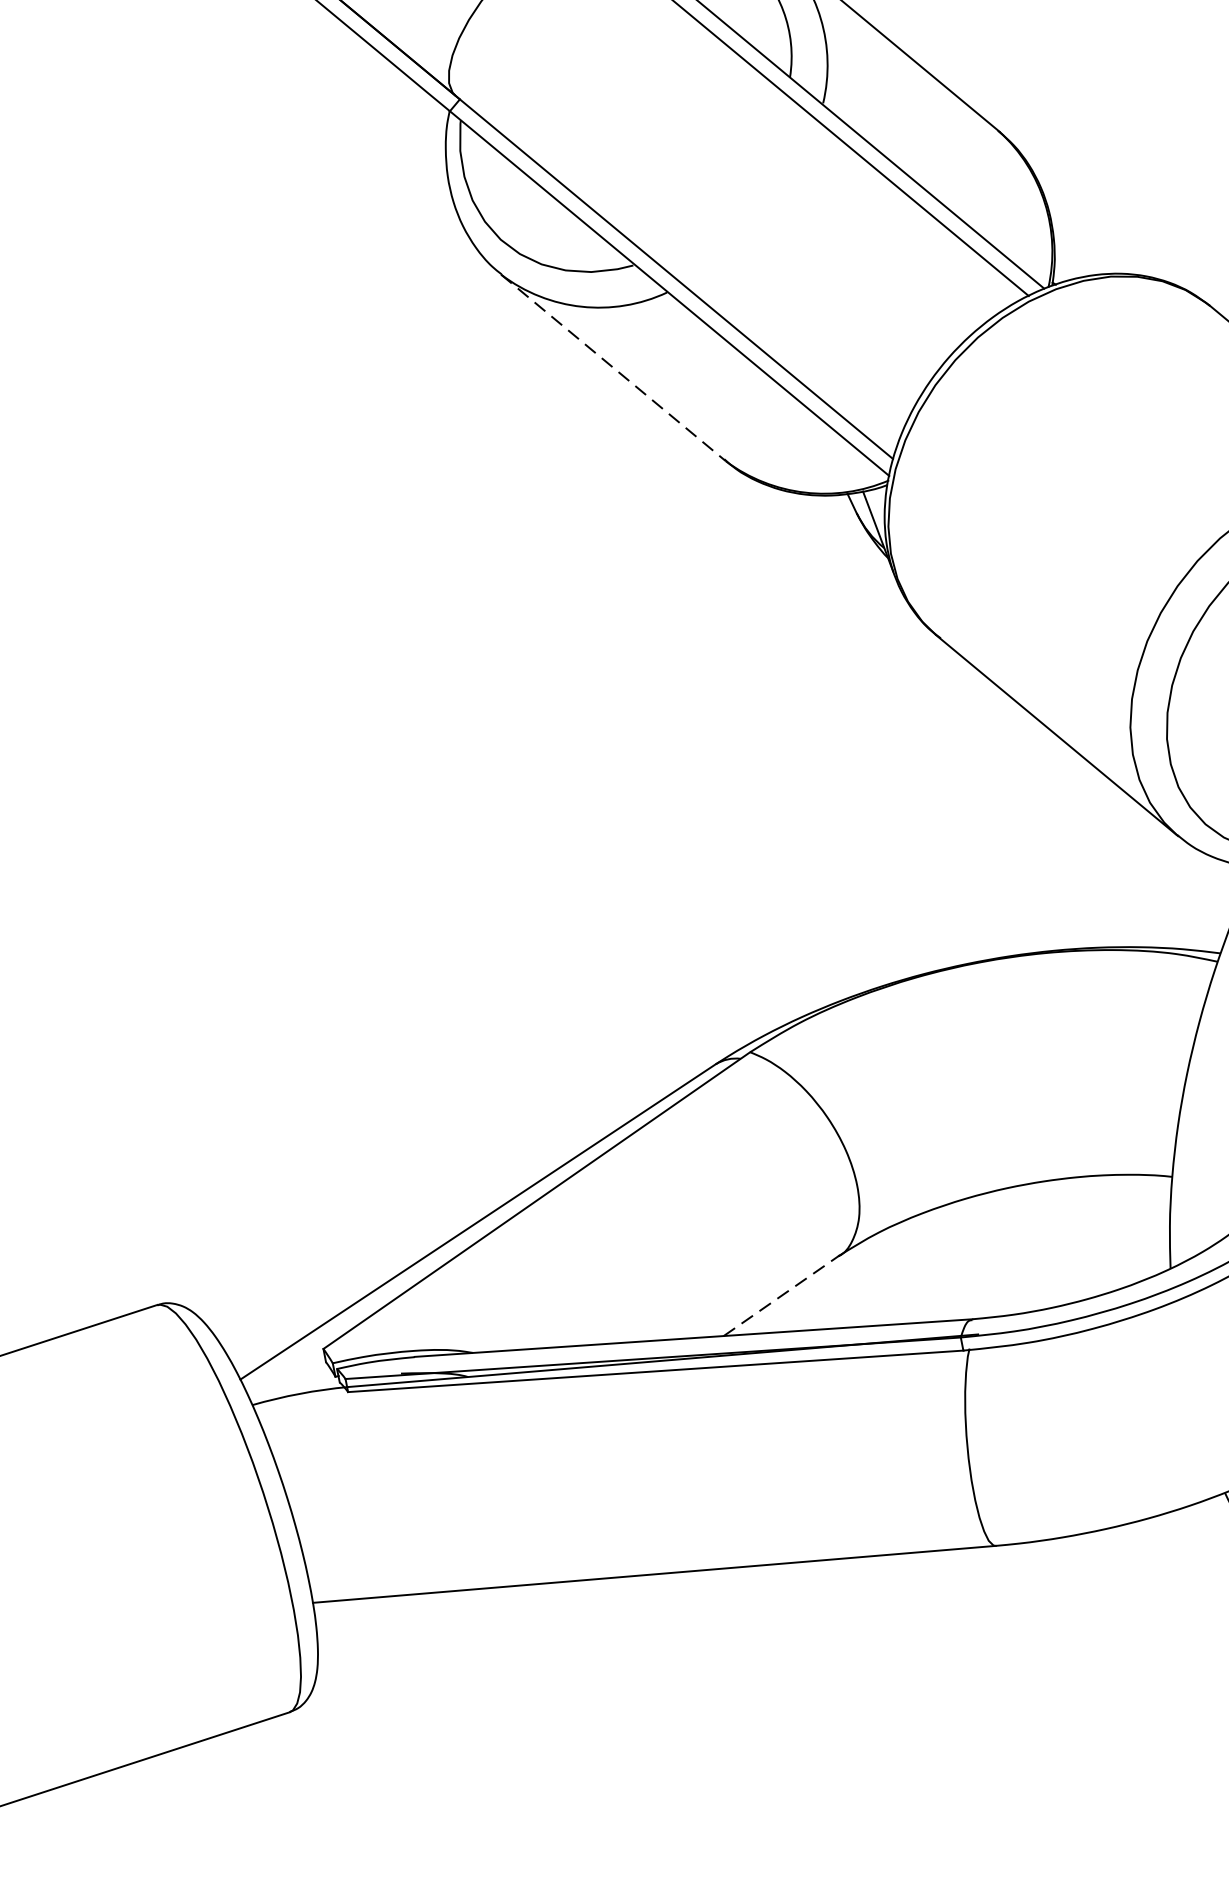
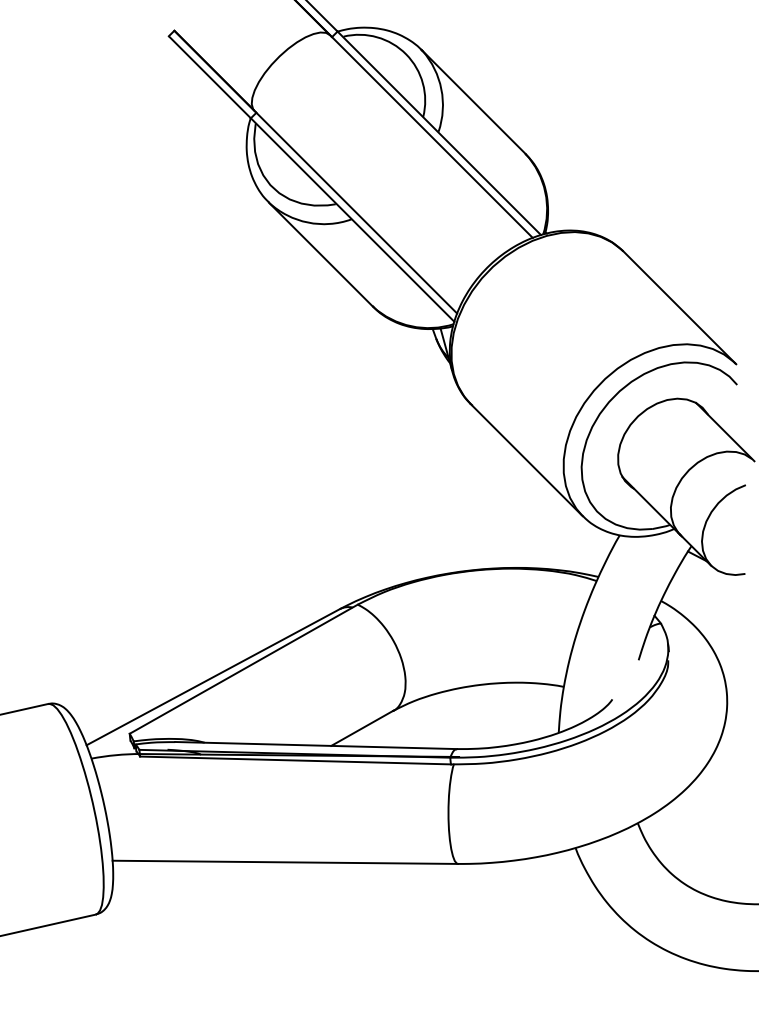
line: (614, 367) -> (321, 254), dashed -> solid
line: (782, 1295) -> (362, 728), dashed -> solid

